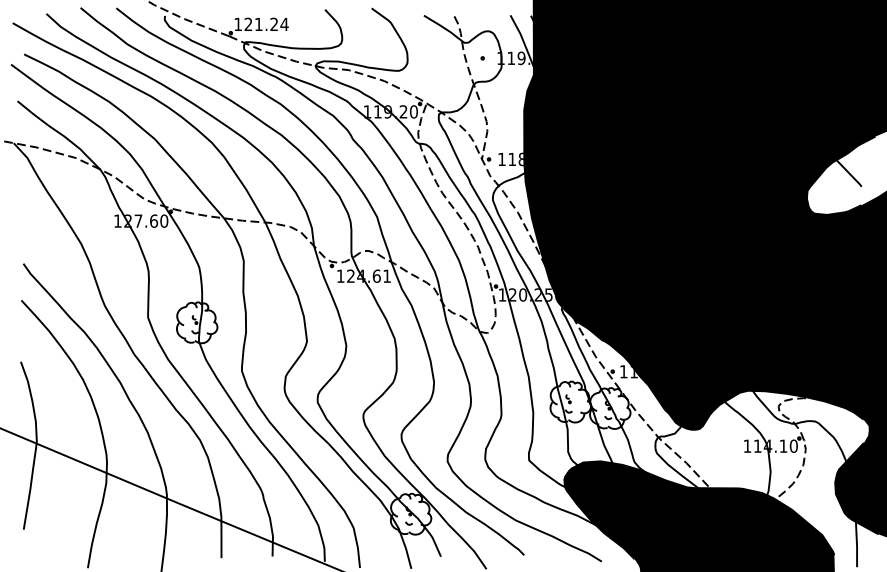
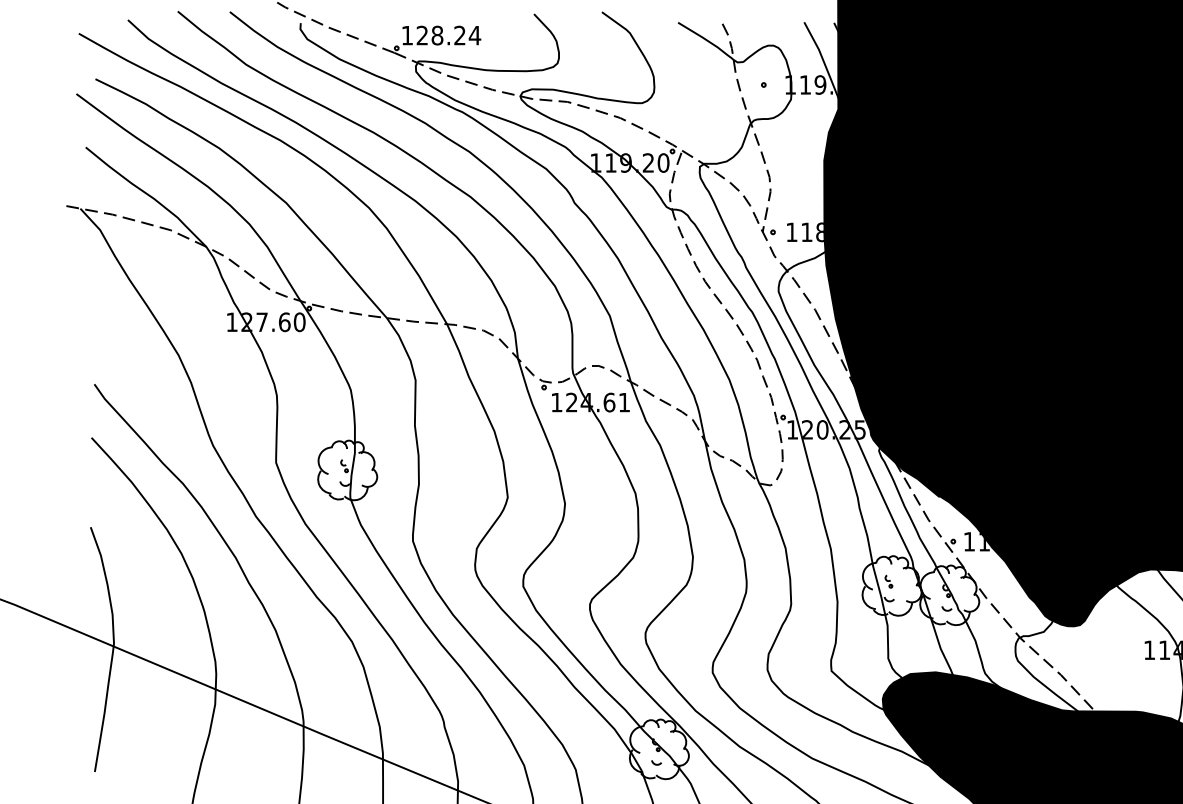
text: (258, 24) -> (437, 35), 121.24 -> 128.24

